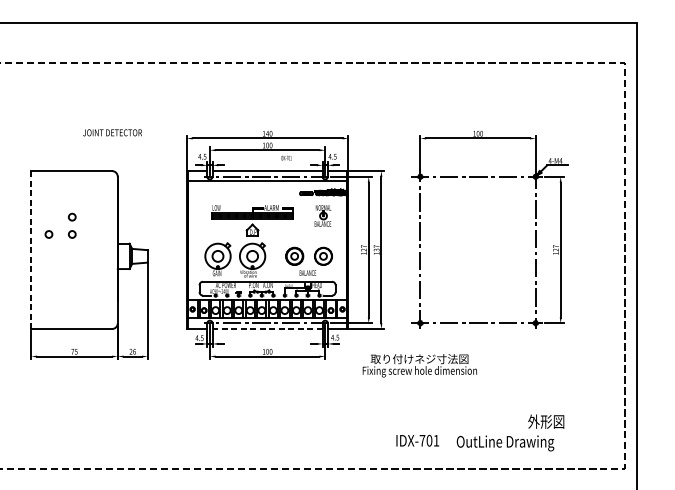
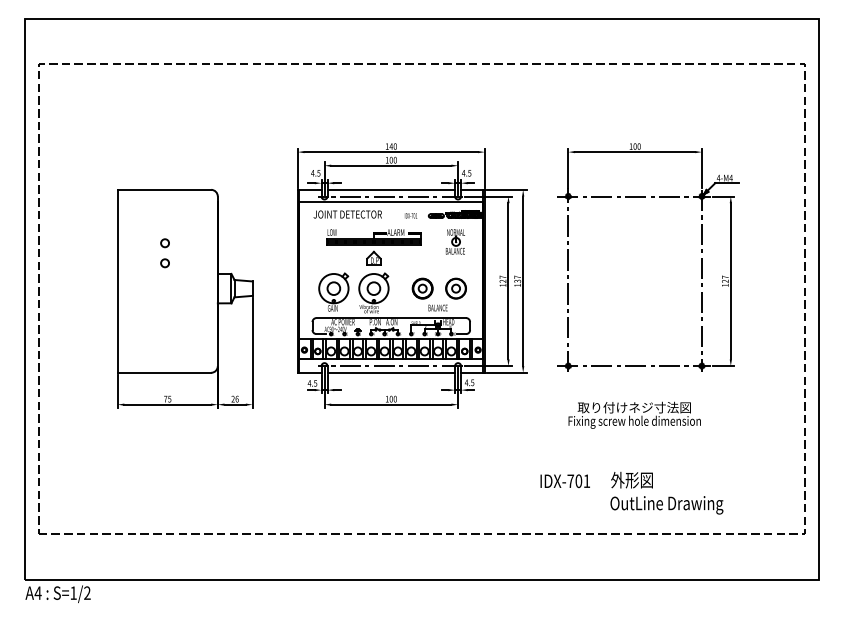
text: (112, 132) -> (347, 214), moved
text: (285, 157) -> (410, 215), moved
circle: (48, 234) -> (137, 263), removed
line: (31, 250) -> (117, 281), dashed -> solid
line: (267, 328) -> (391, 372), dashed -> solid
text: (419, 365) -> (634, 414), moved
text: (545, 422) -> (631, 480), moved
text: (417, 440) -> (564, 481), moved

